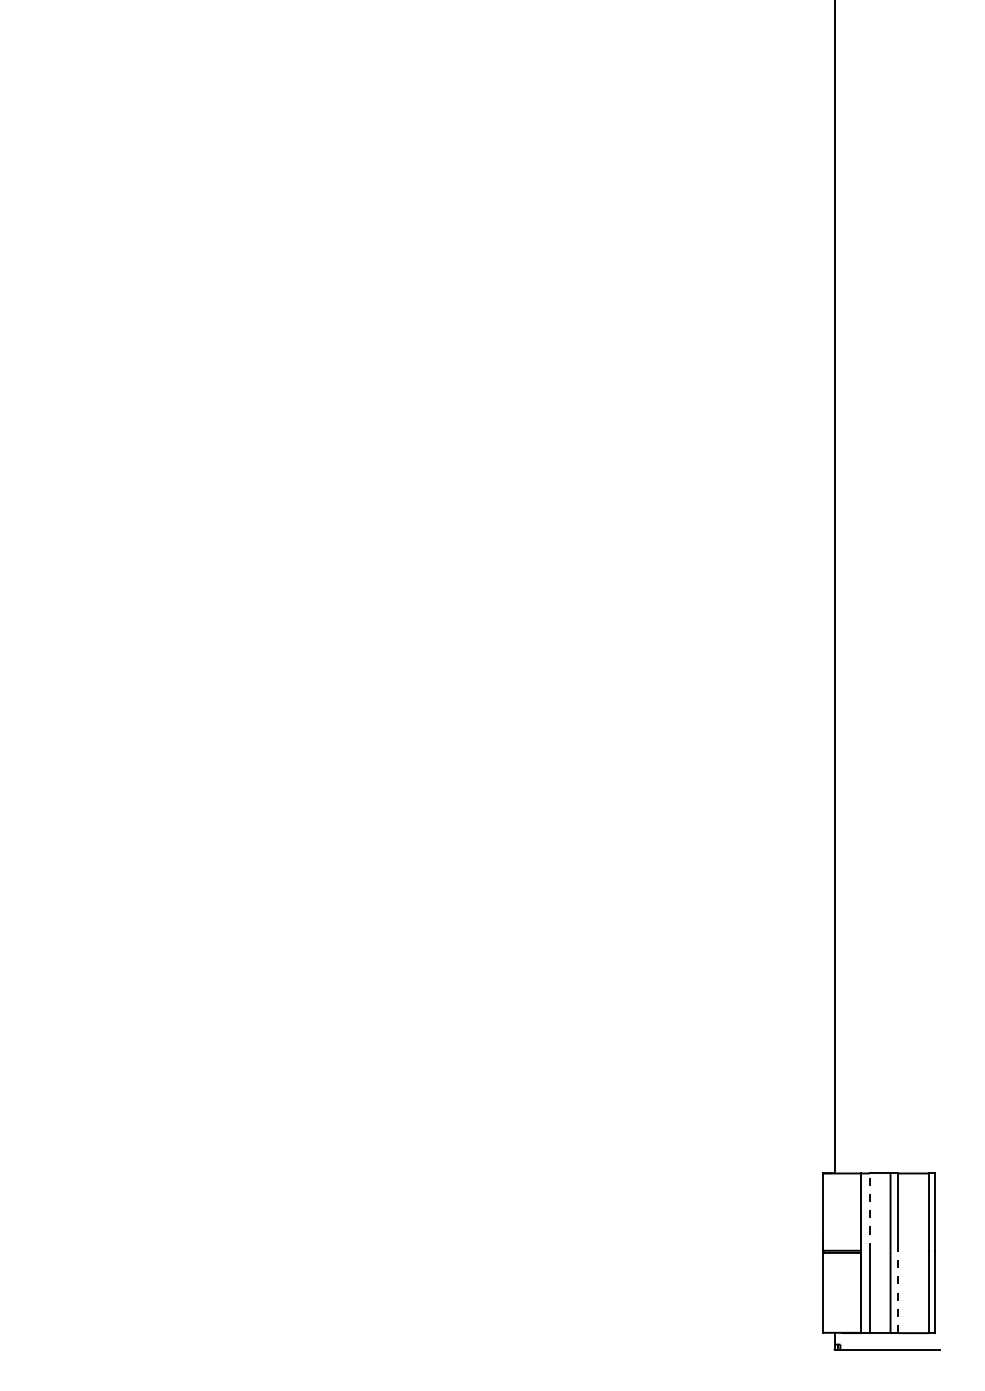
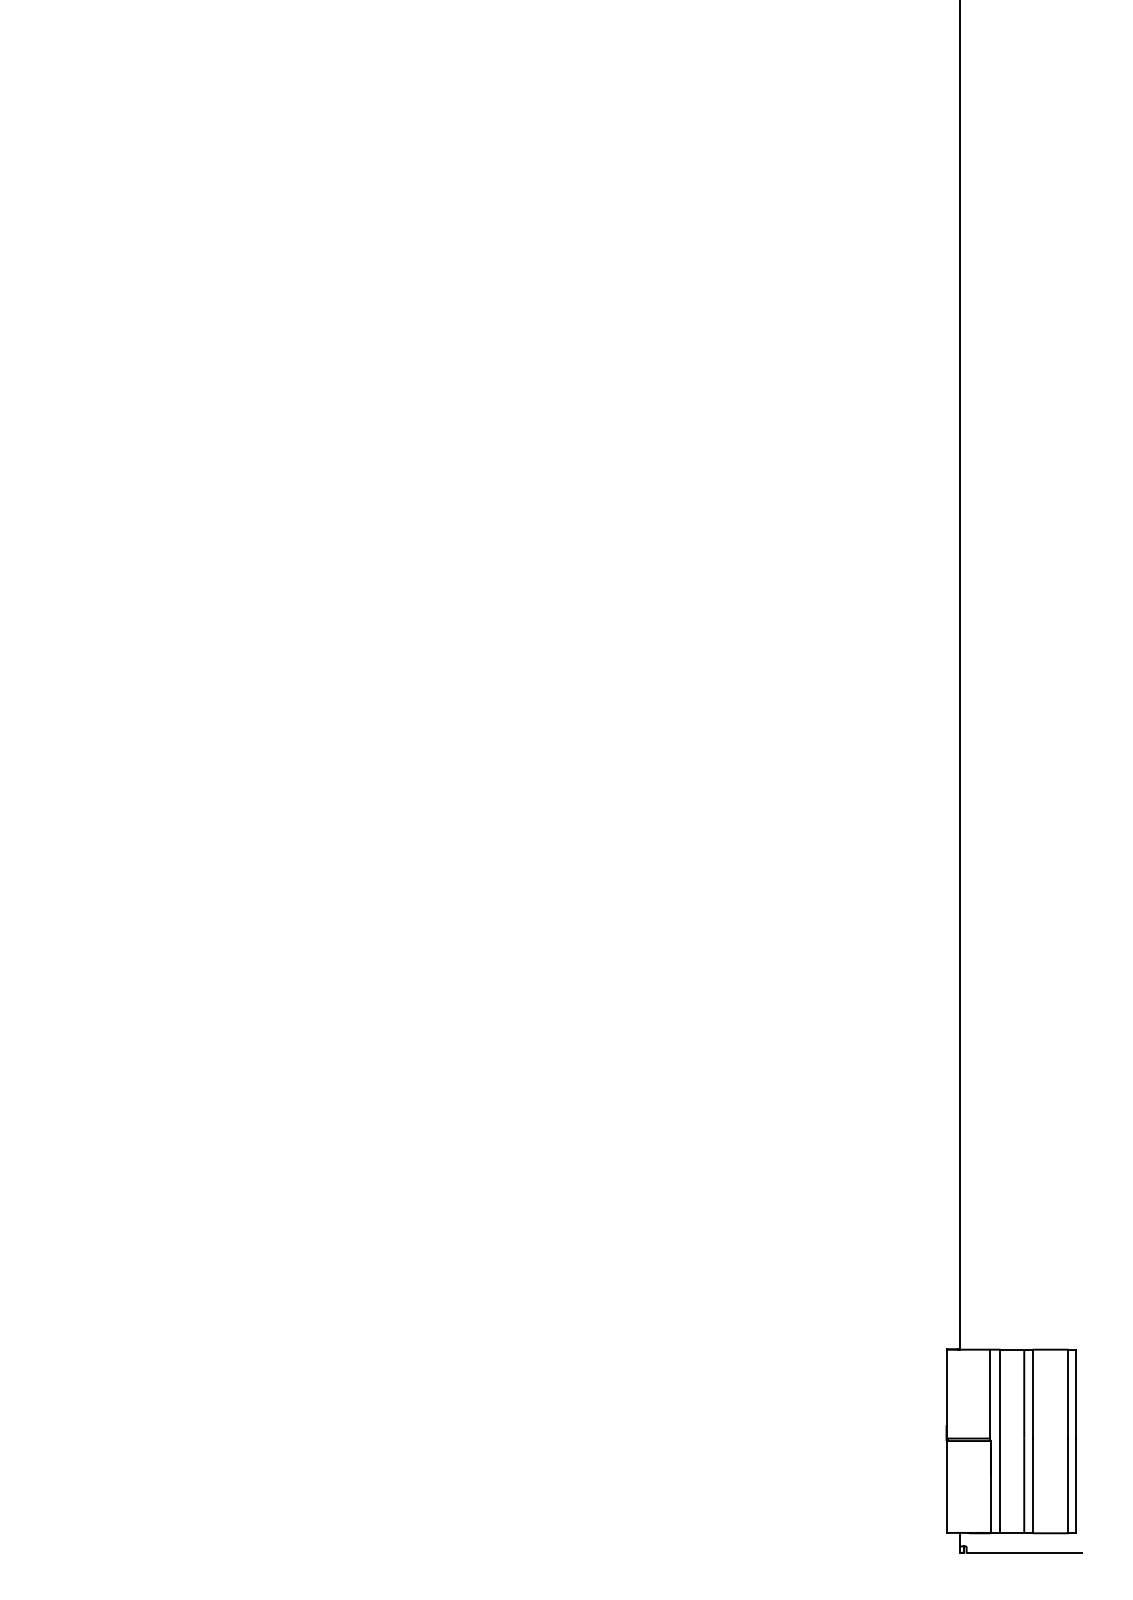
line: (869, 1212) -> (1000, 1394), dashed -> solid
line: (898, 1291) -> (1033, 1485), dashed -> solid

